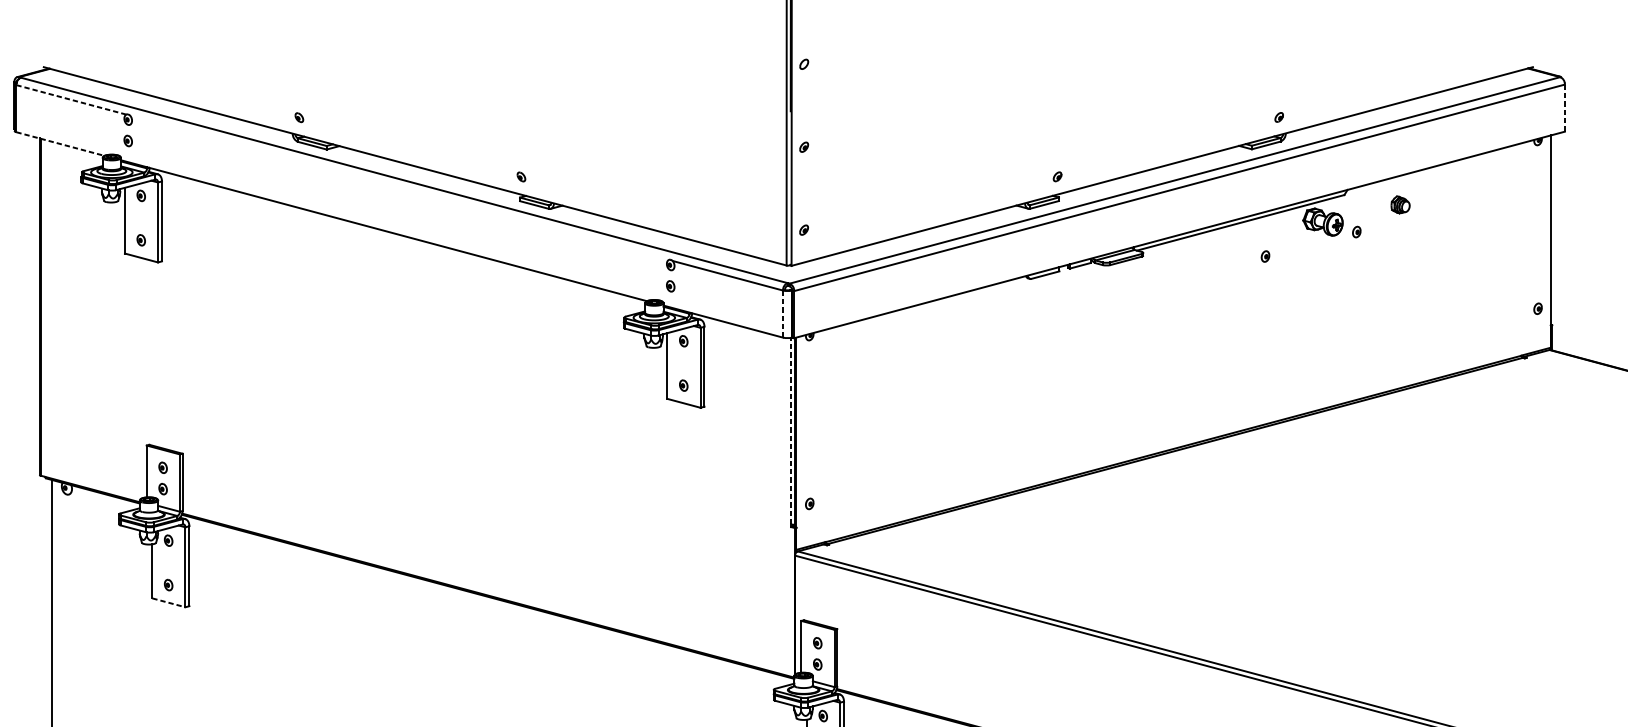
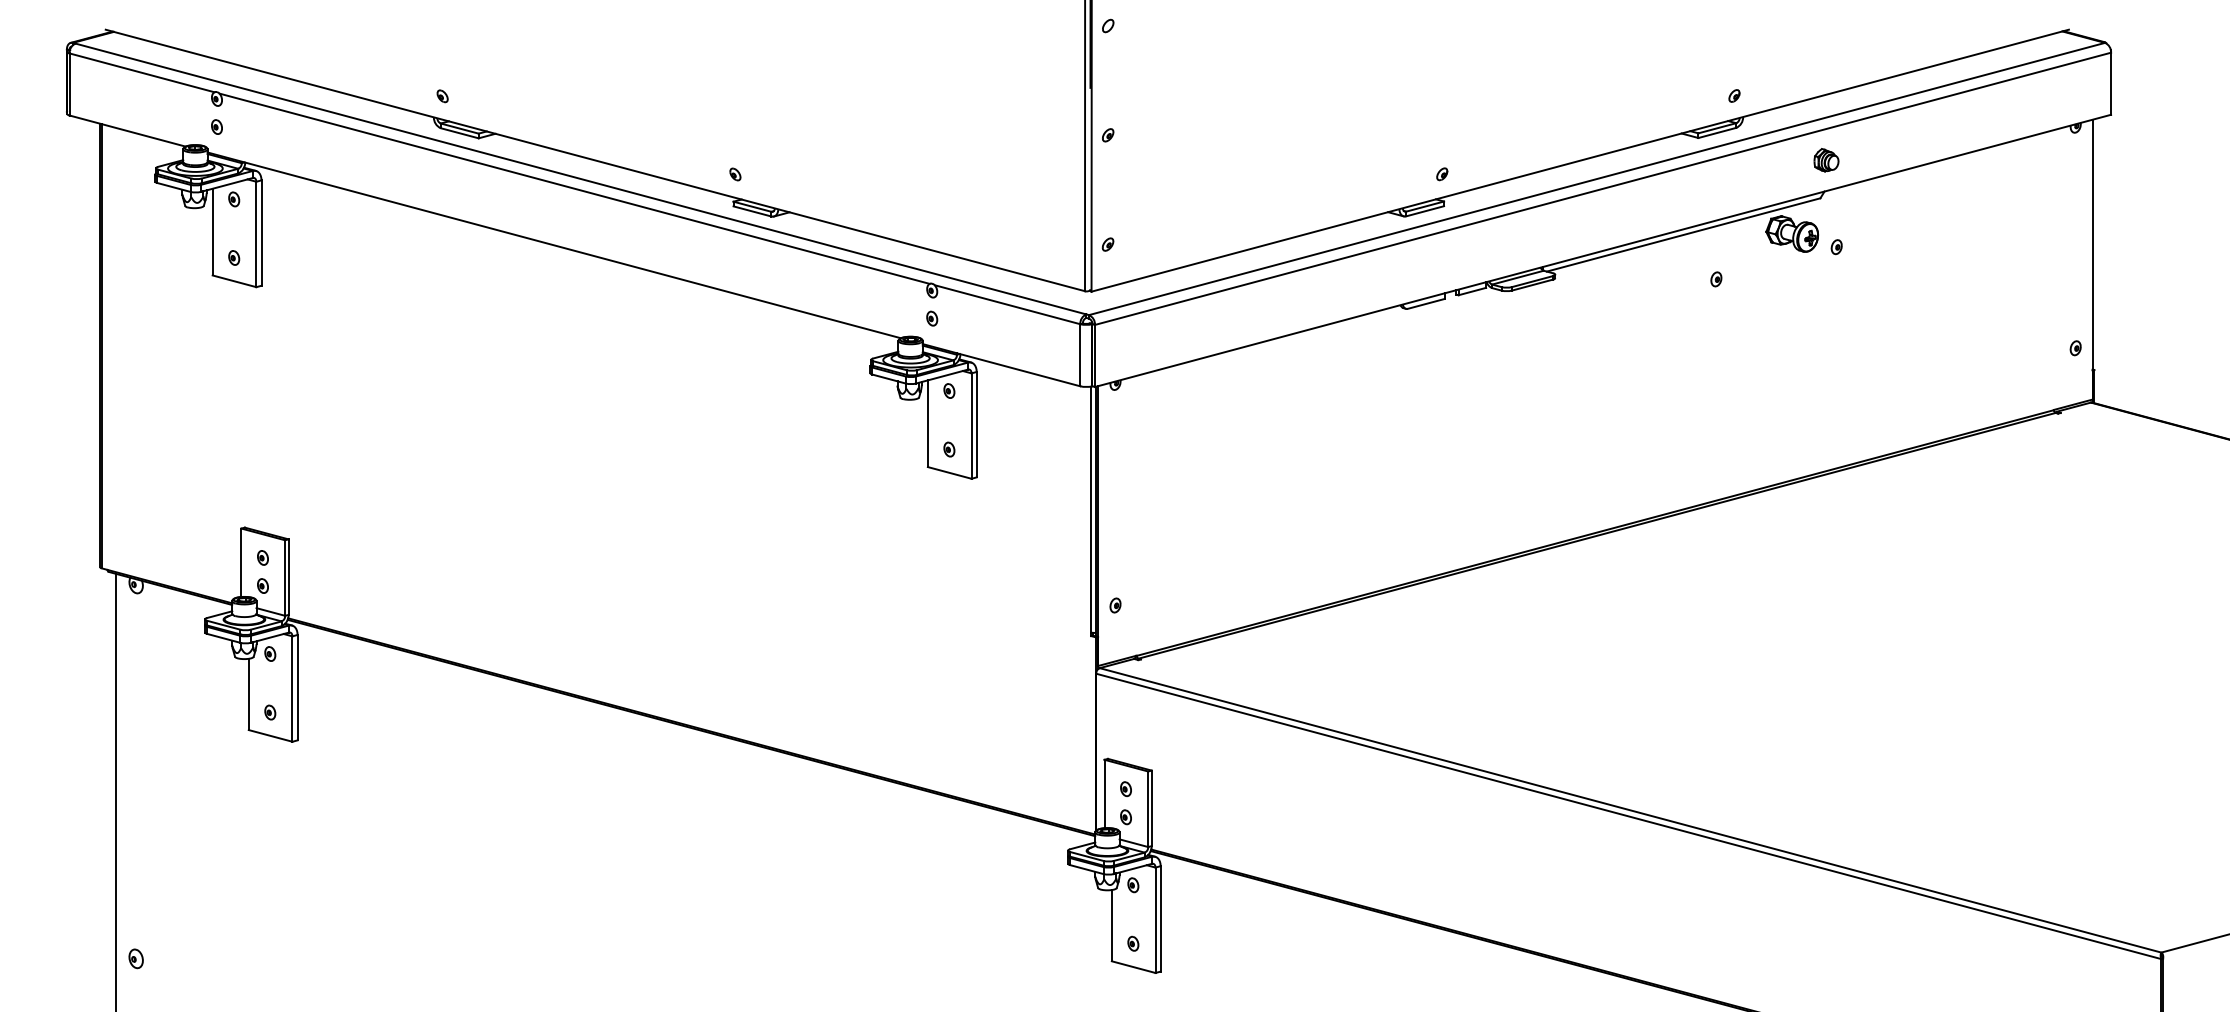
line: (71, 99) -> (142, 72), dashed -> solid
line: (1565, 107) -> (2111, 83), dashed -> solid
line: (61, 144) -> (128, 131), dashed -> solid
line: (399, 187) -> (574, 188), added
part: (1400, 205) -> (1826, 160), moved
line: (783, 313) -> (1080, 354), dashed -> solid
line: (791, 431) -> (1091, 509), dashed -> solid
line: (168, 602) -> (270, 735), dashed -> solid

